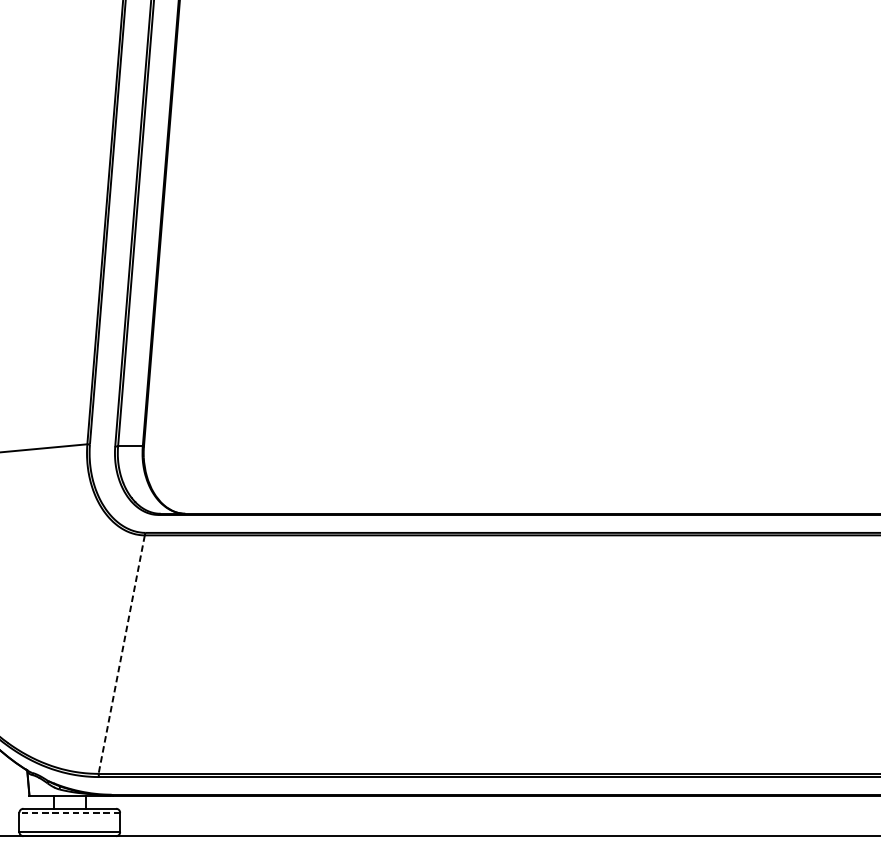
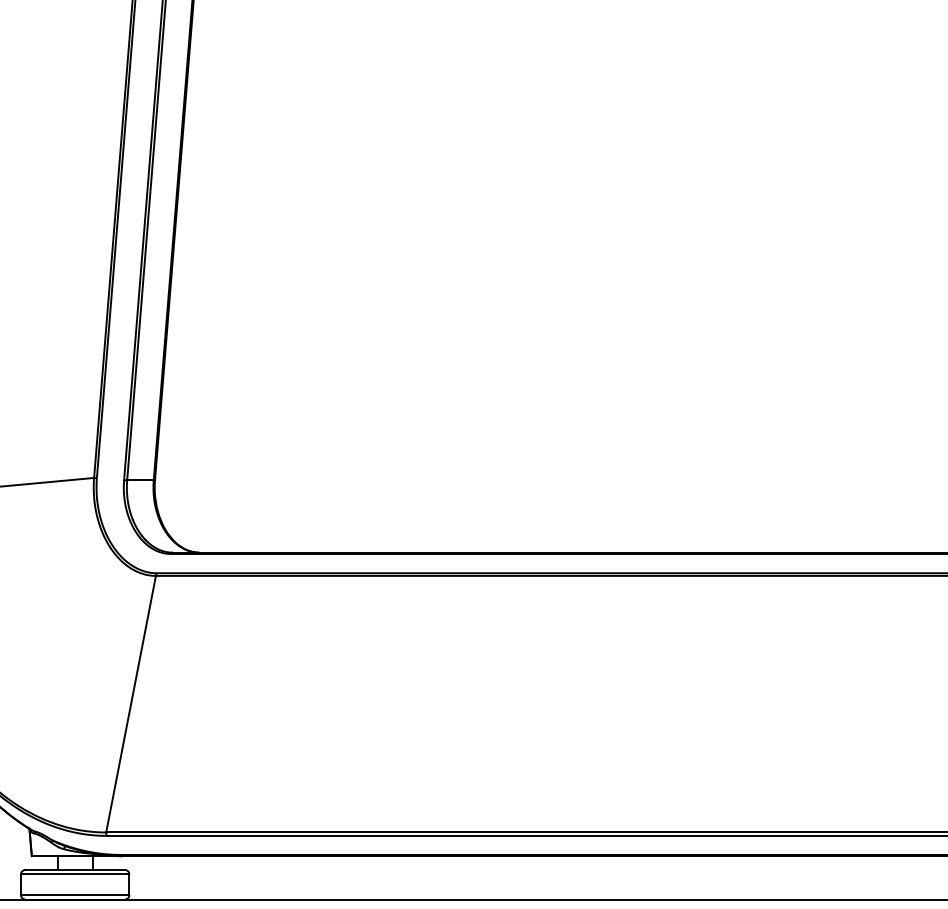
line: (122, 654) -> (131, 704), dashed -> solid
line: (69, 812) -> (74, 874), dashed -> solid

